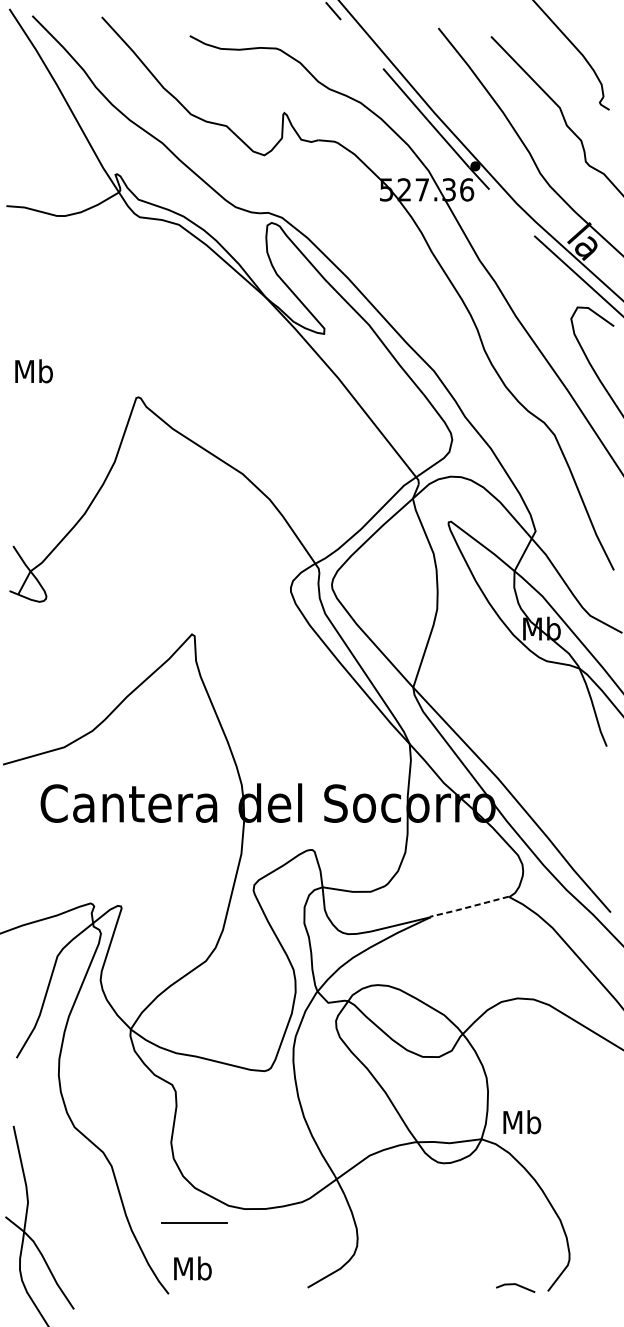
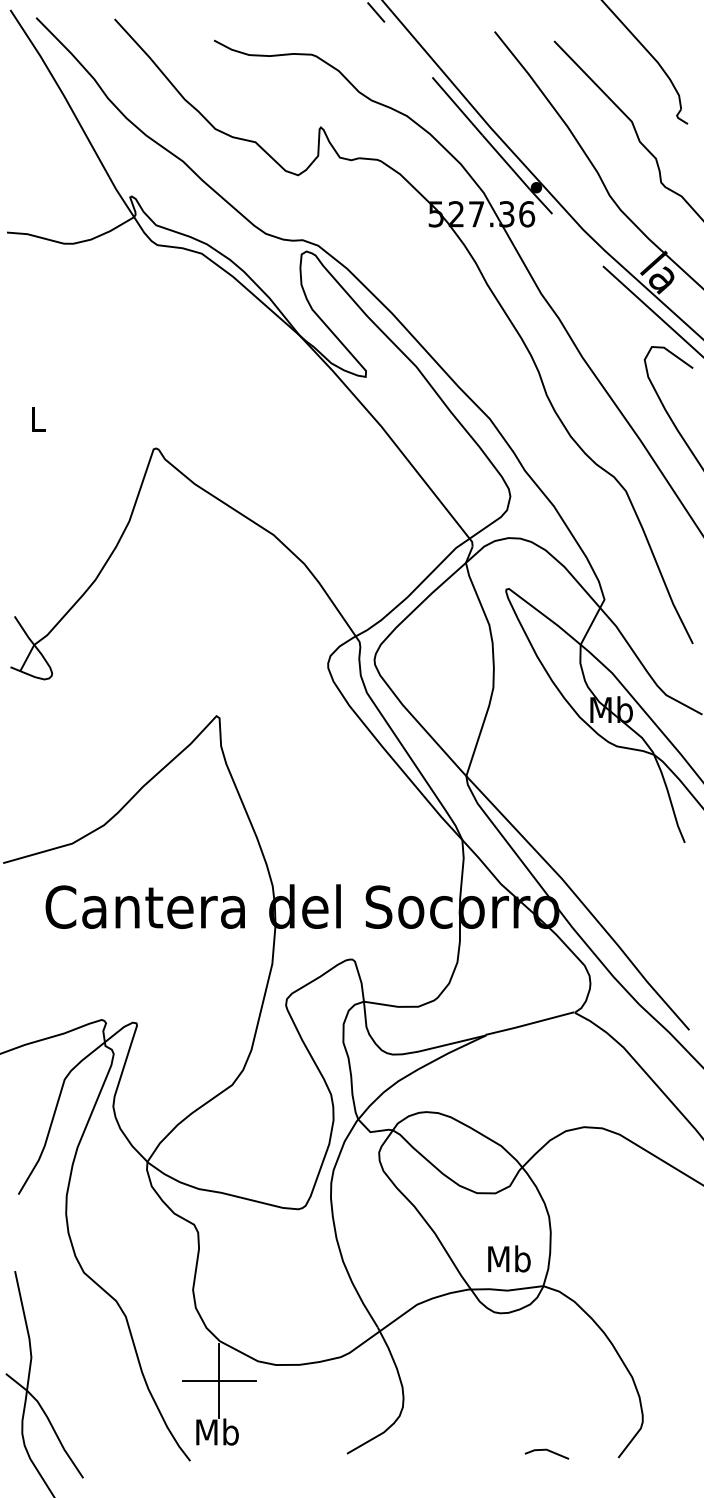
text: (34, 370) -> (38, 418), Mb -> L
line: (469, 907) -> (529, 1024), dashed -> solid
text: (522, 1121) -> (509, 1258), moved
line: (194, 1222) -> (219, 1380), added
line: (516, 1285) -> (547, 1451), moved

